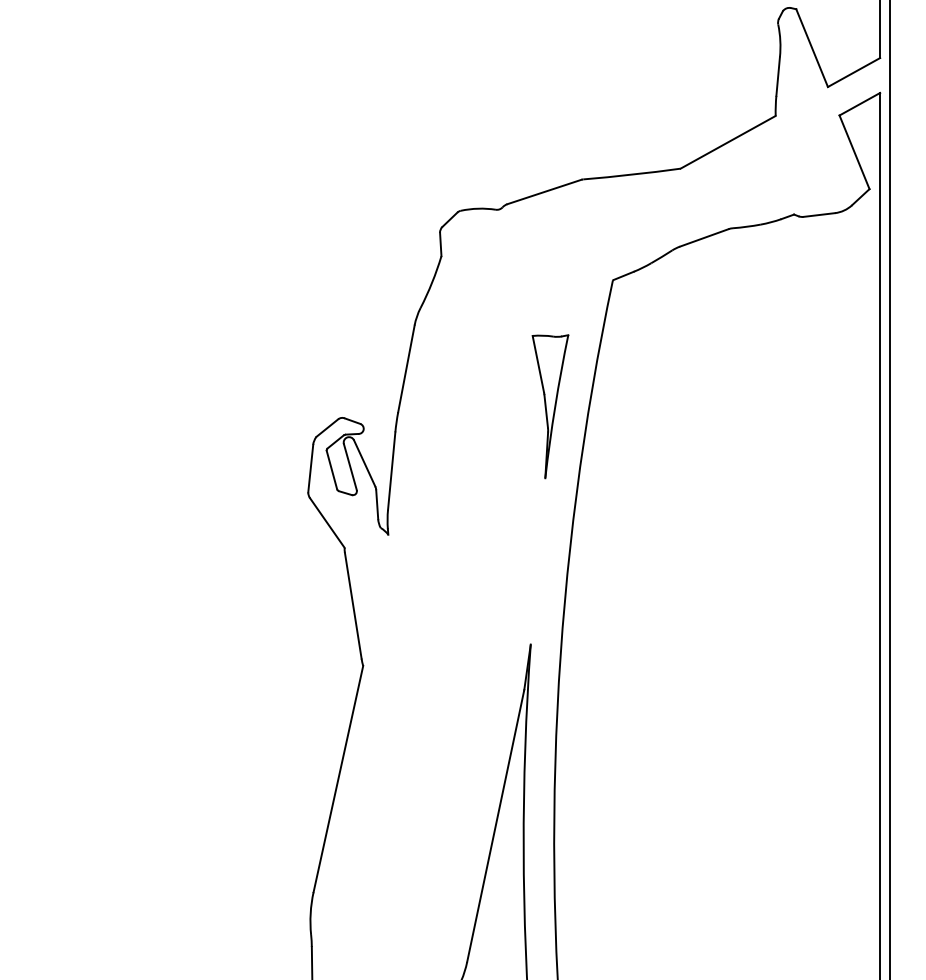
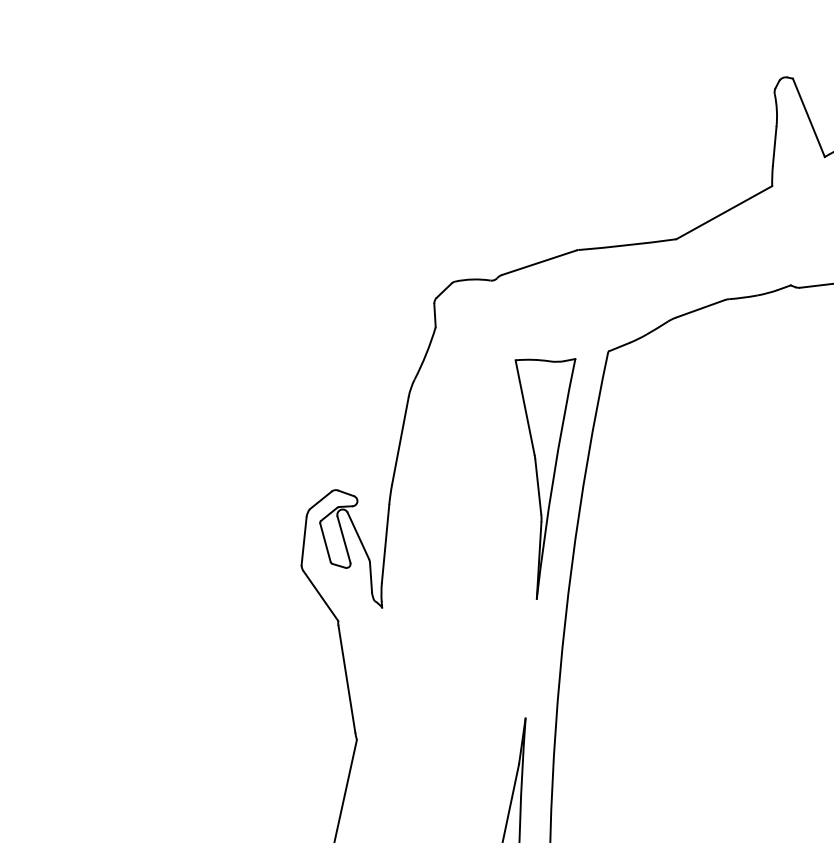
part: (550, 406) -> (545, 478), size x1.67

